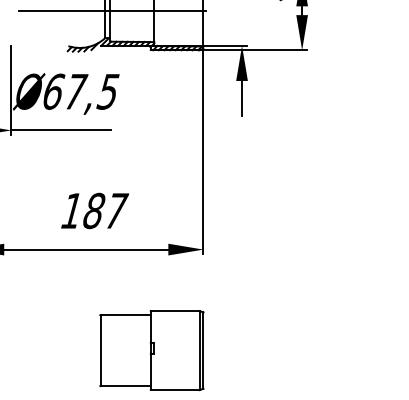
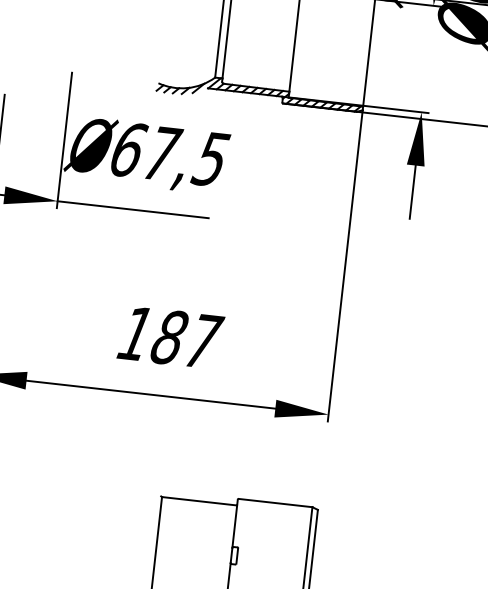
line: (112, 10) -> (231, 36), removed

